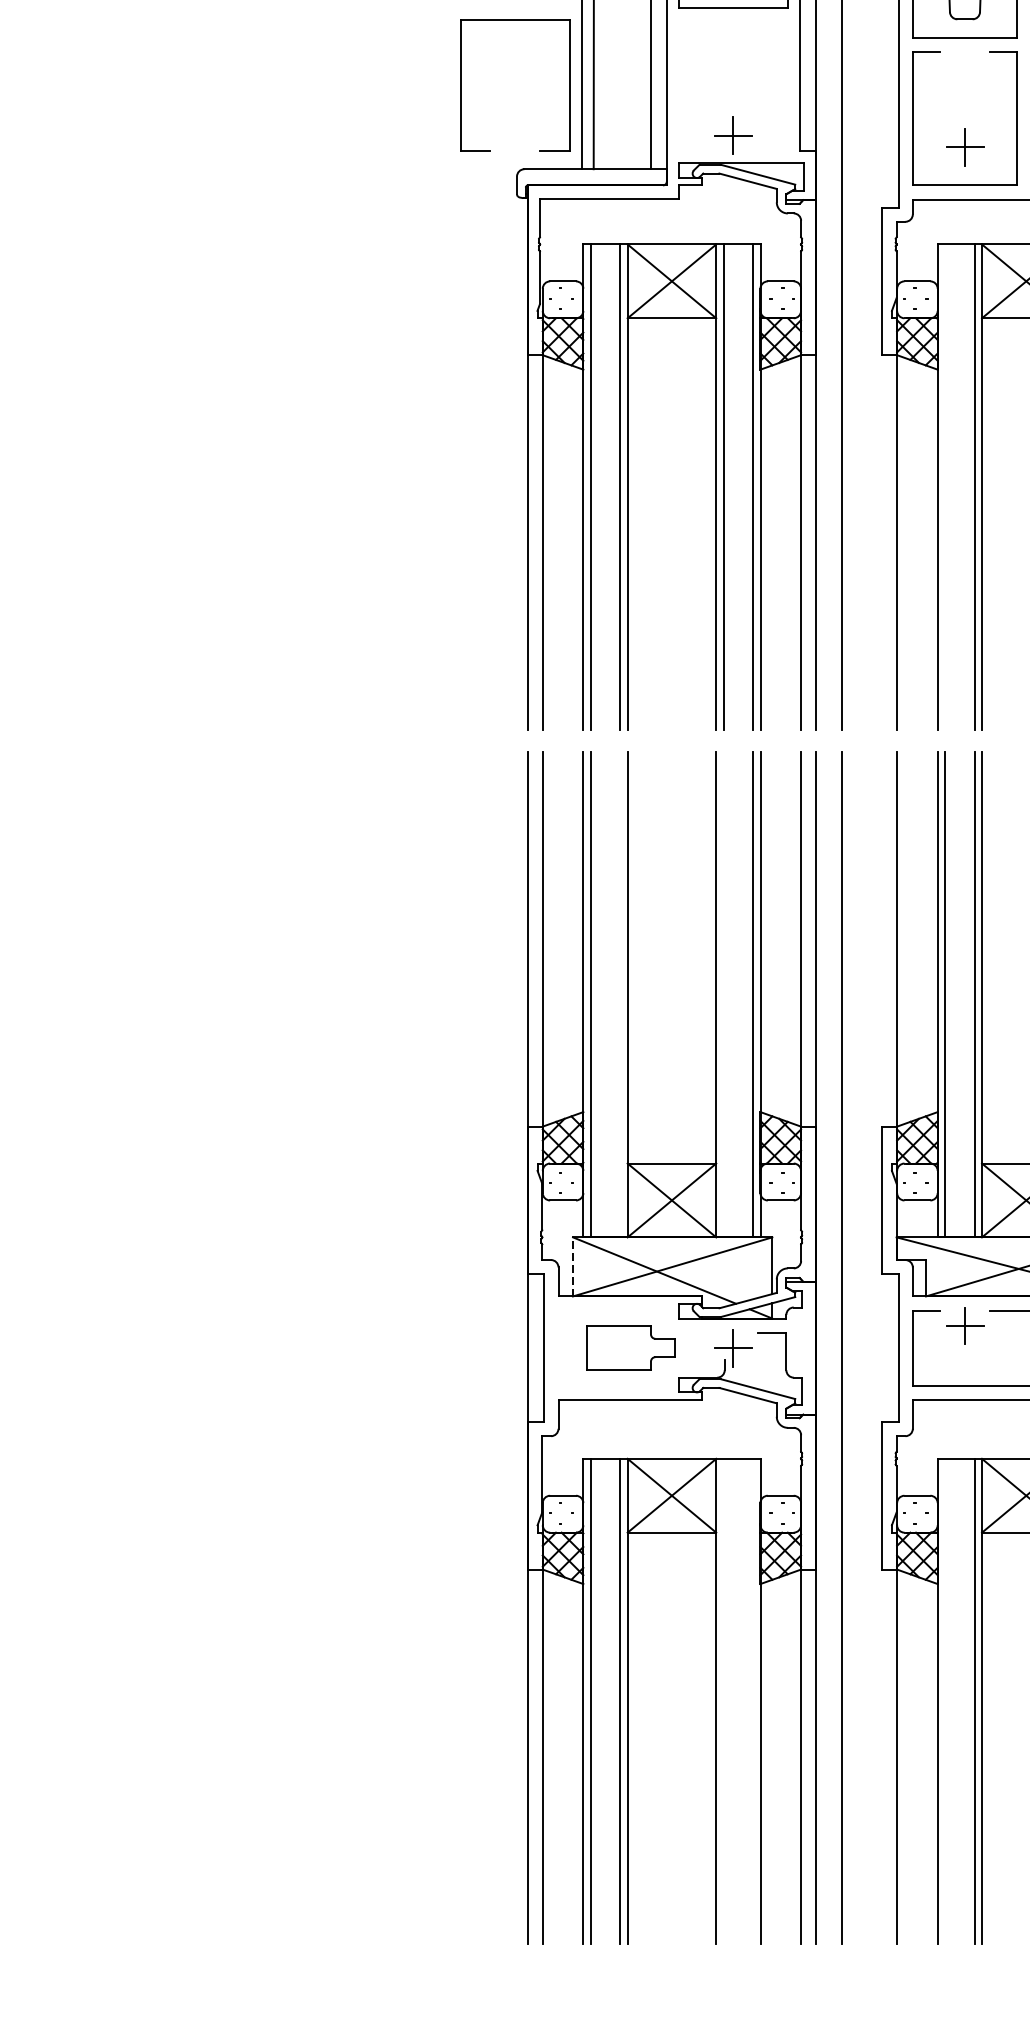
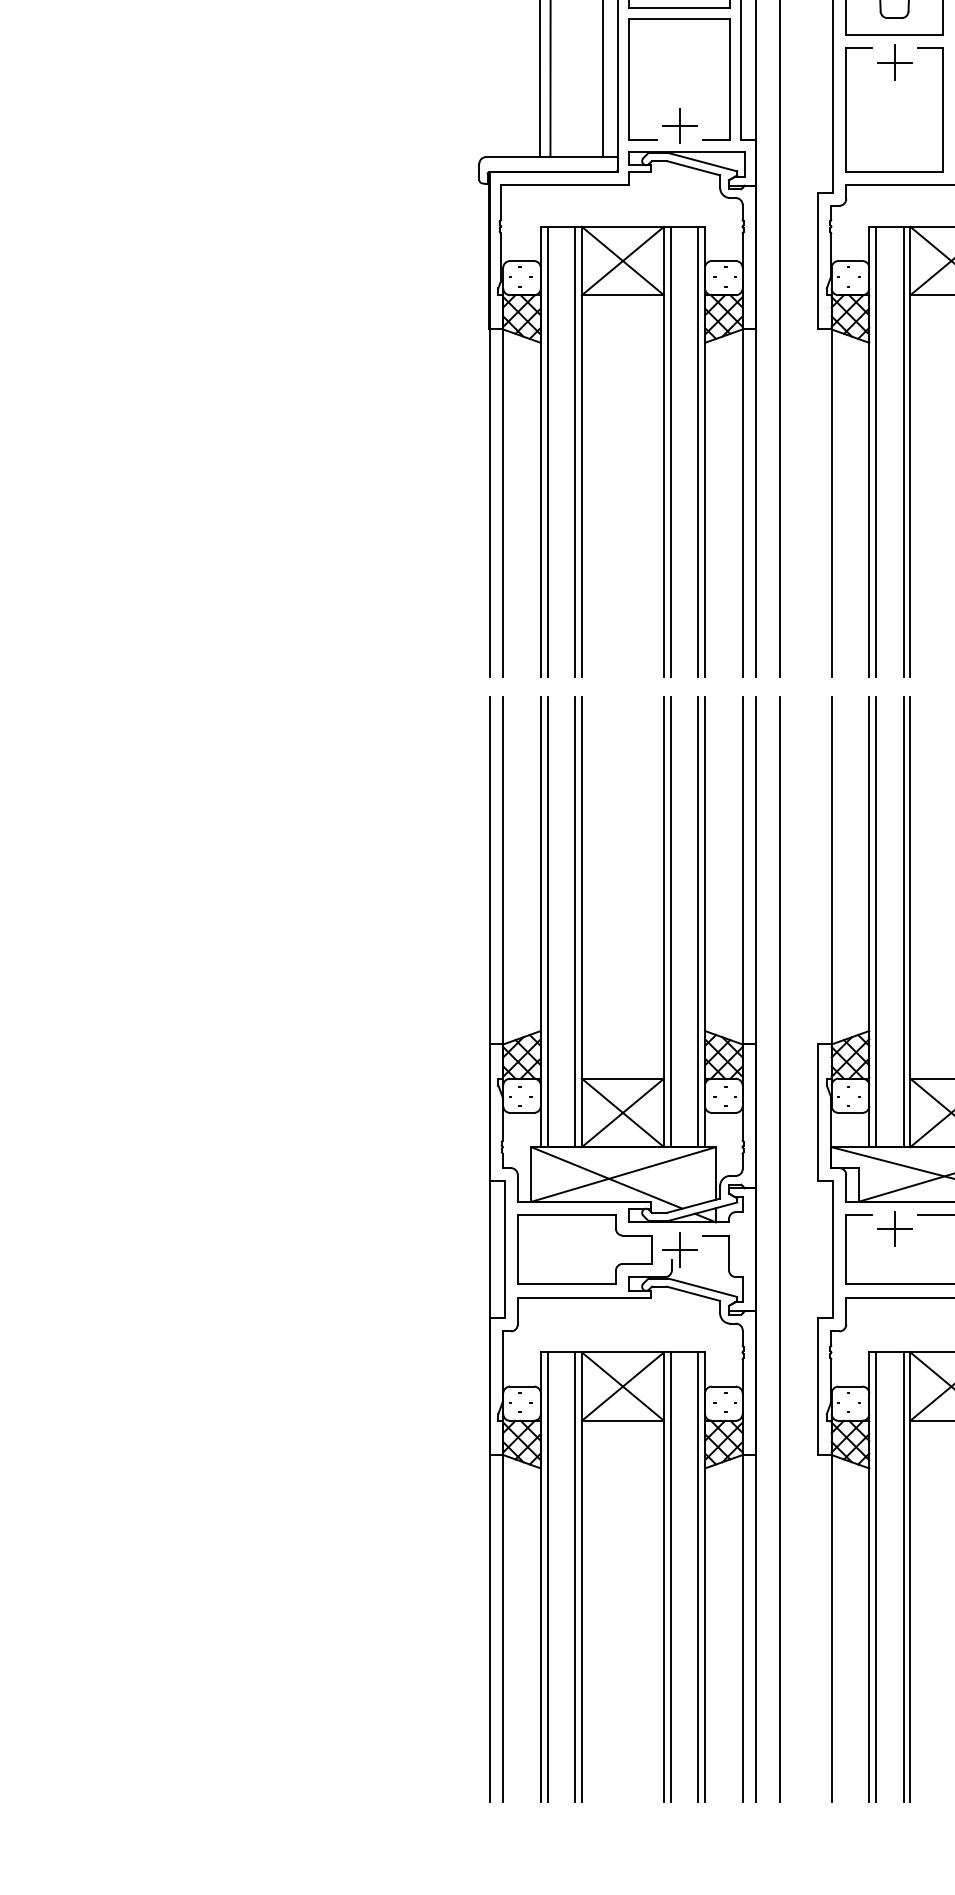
part: (461, 85) -> (629, 79), moved
part: (964, 147) -> (894, 62), moved
line: (945, 486) -> (876, 451), added
line: (620, 995) -> (575, 922), added
line: (723, 995) -> (670, 922), added
line: (573, 1266) -> (531, 1174), dashed -> solid
part: (630, 1347) -> (584, 1249), size x1.67
line: (723, 1701) -> (670, 1577), added
line: (753, 1701) -> (698, 1577), added
line: (945, 1701) -> (876, 1577), added

